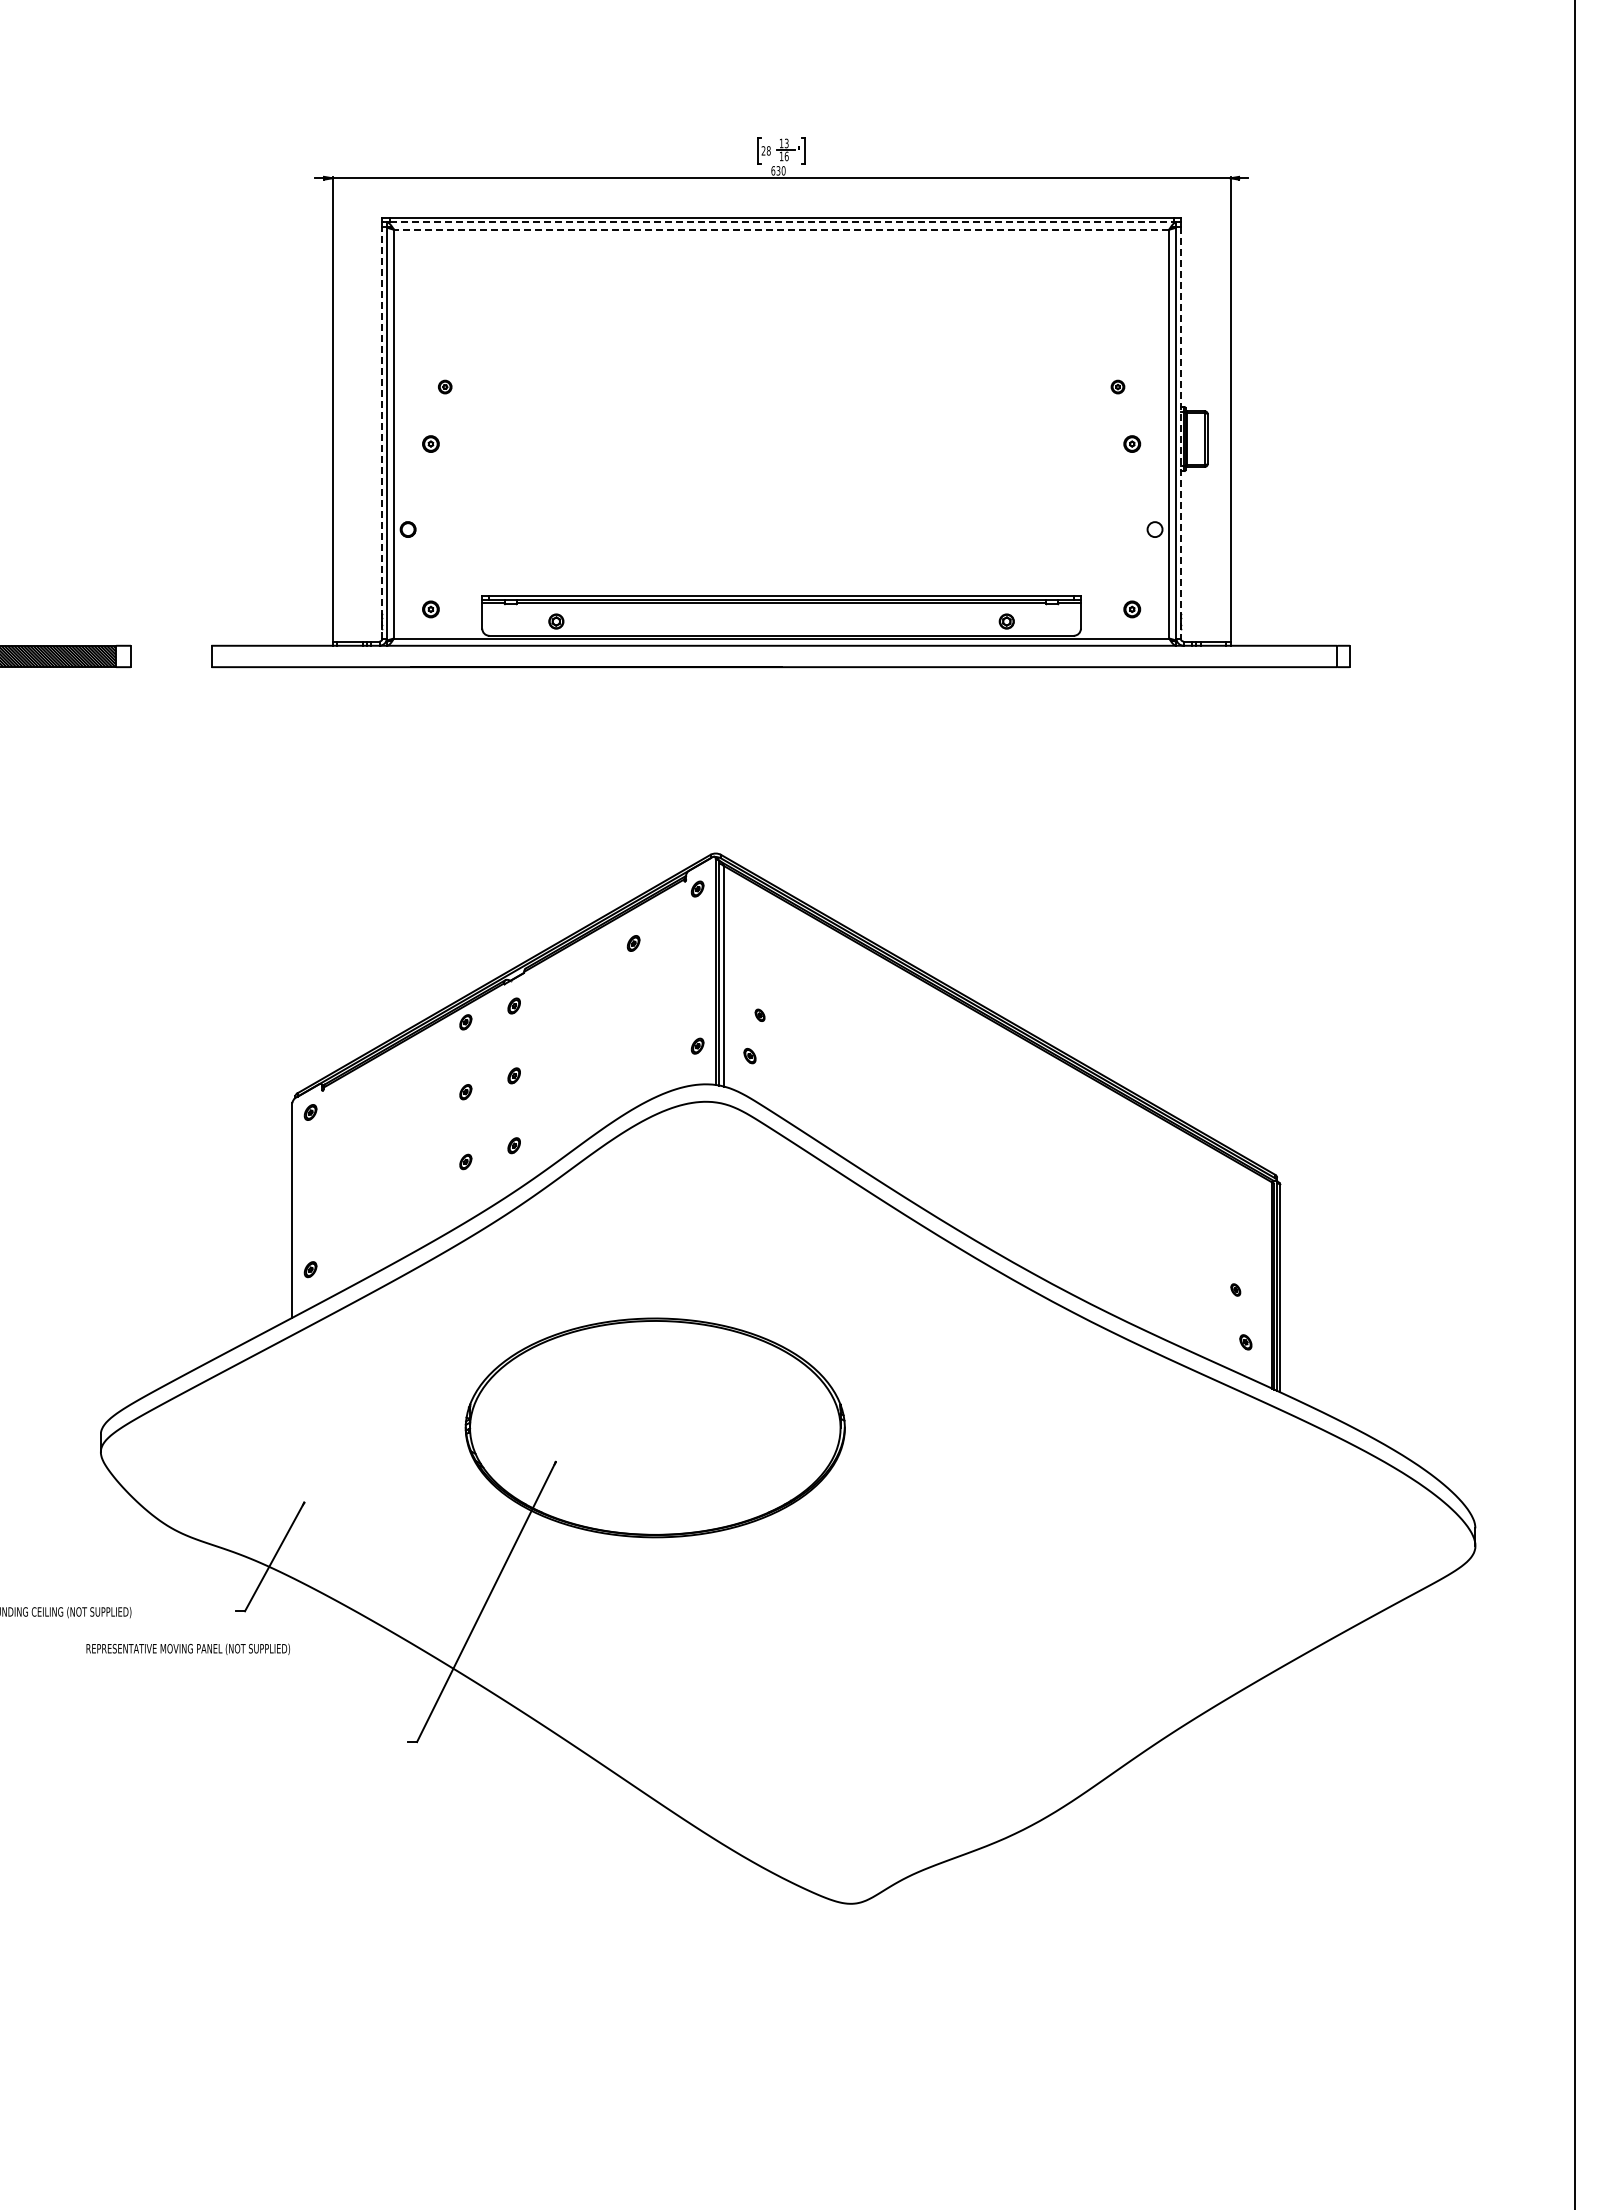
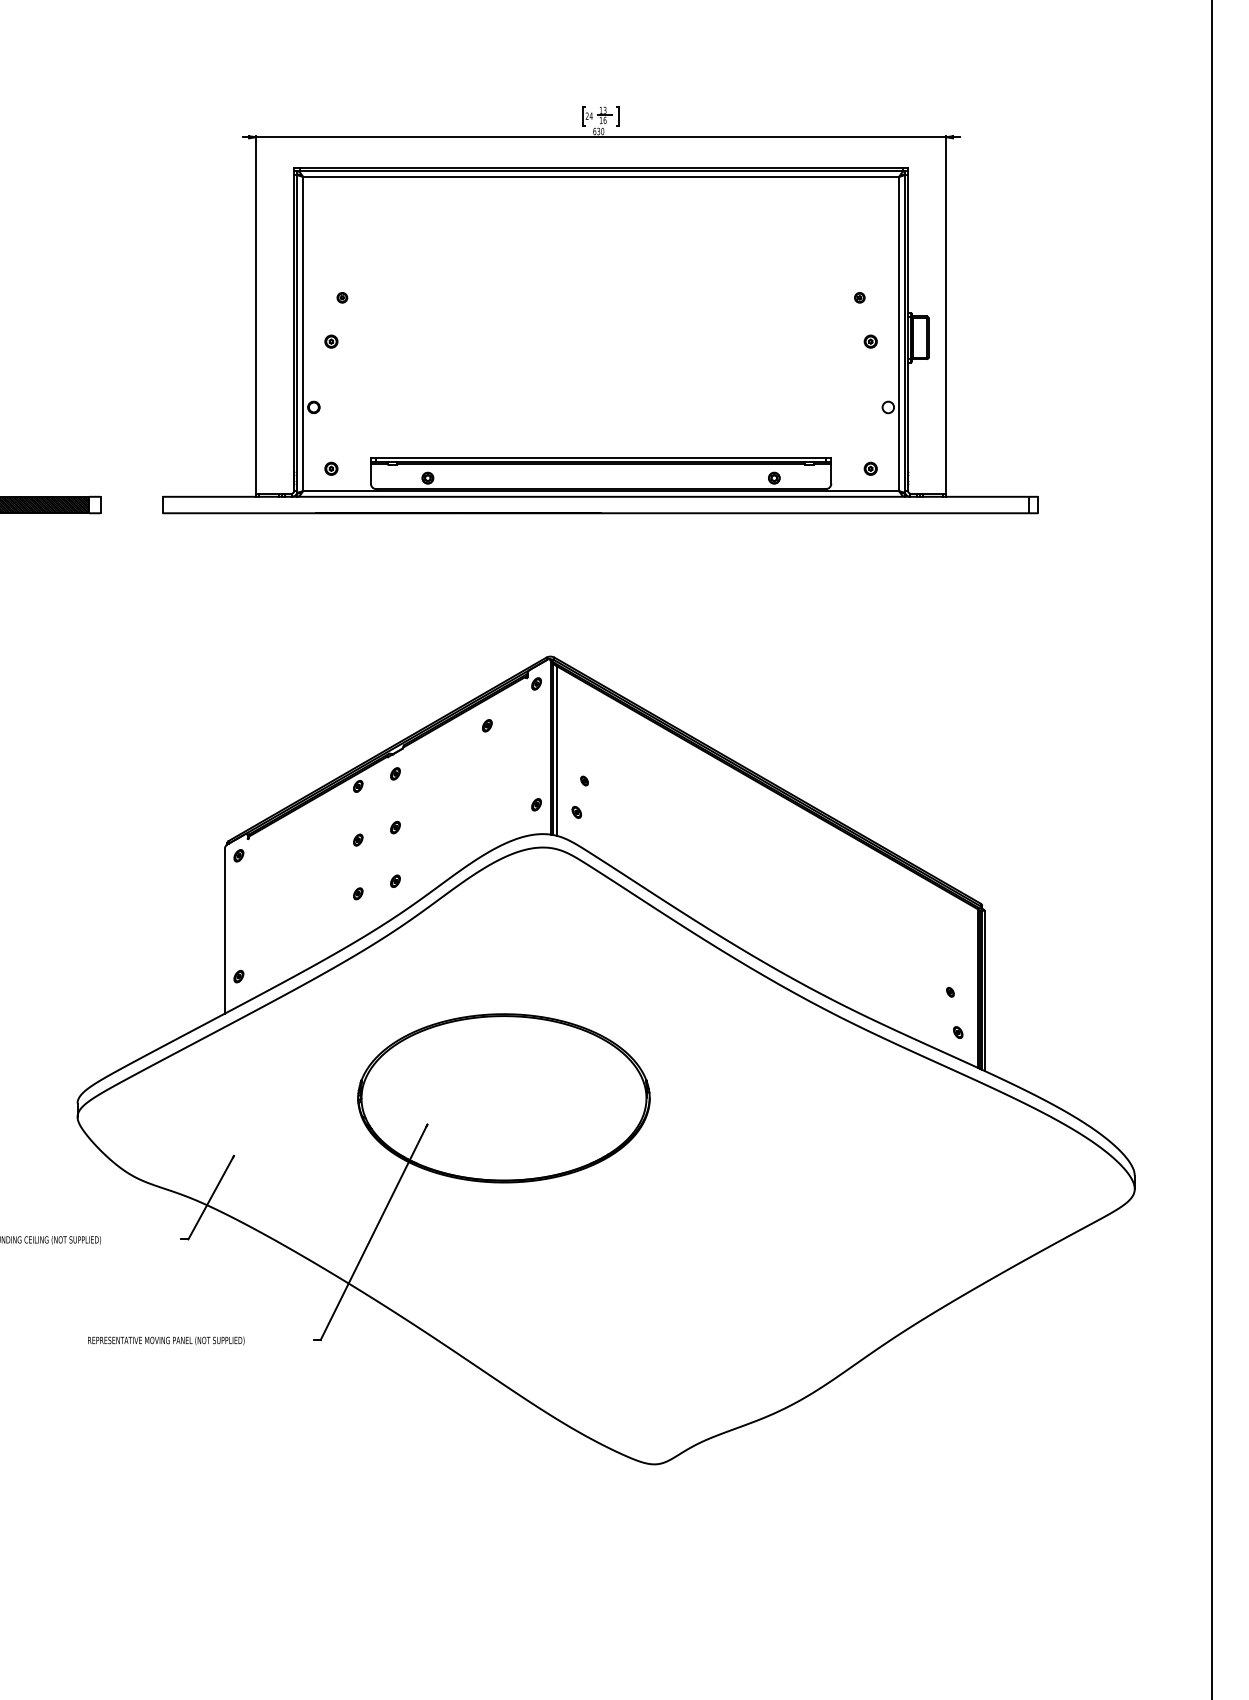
text: (768, 150) -> (591, 115), 28 -> 24
line: (781, 222) -> (601, 171), dashed -> solid
line: (781, 229) -> (601, 176), dashed -> solid
line: (382, 432) -> (294, 332), dashed -> solid
line: (1180, 432) -> (907, 332), dashed -> solid
text: (187, 1648) -> (165, 1340), moved

